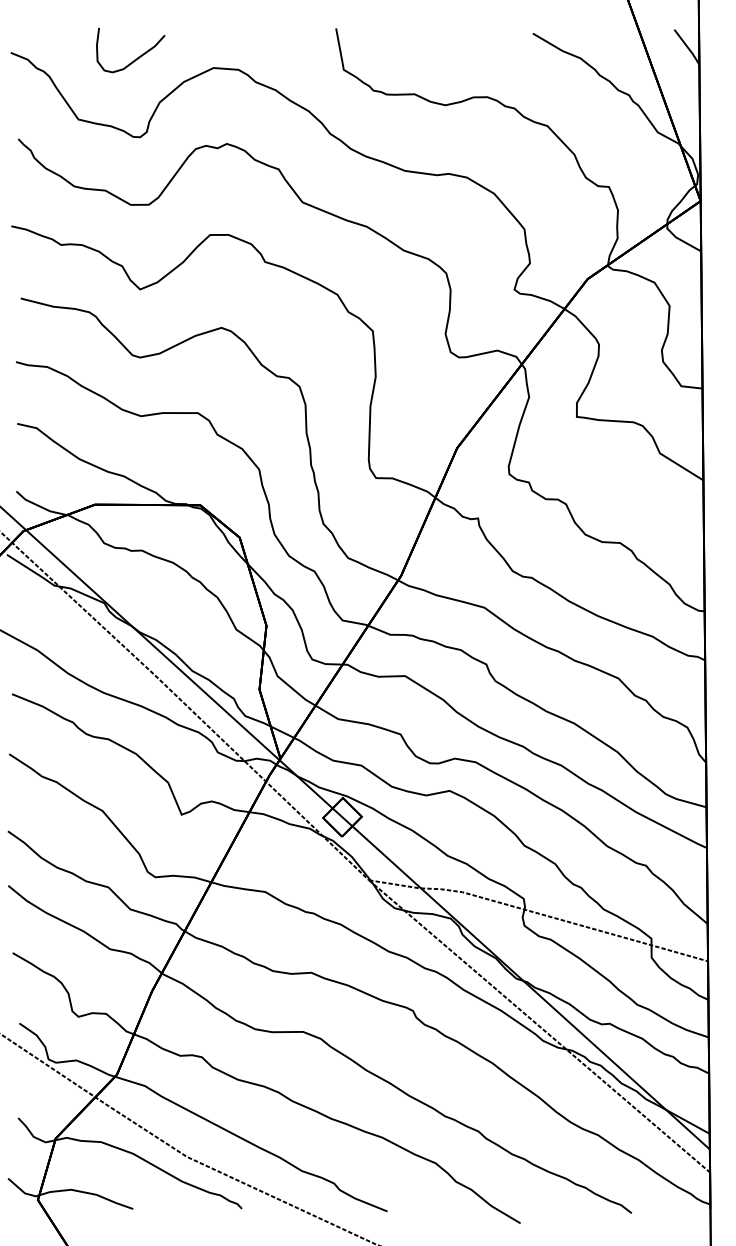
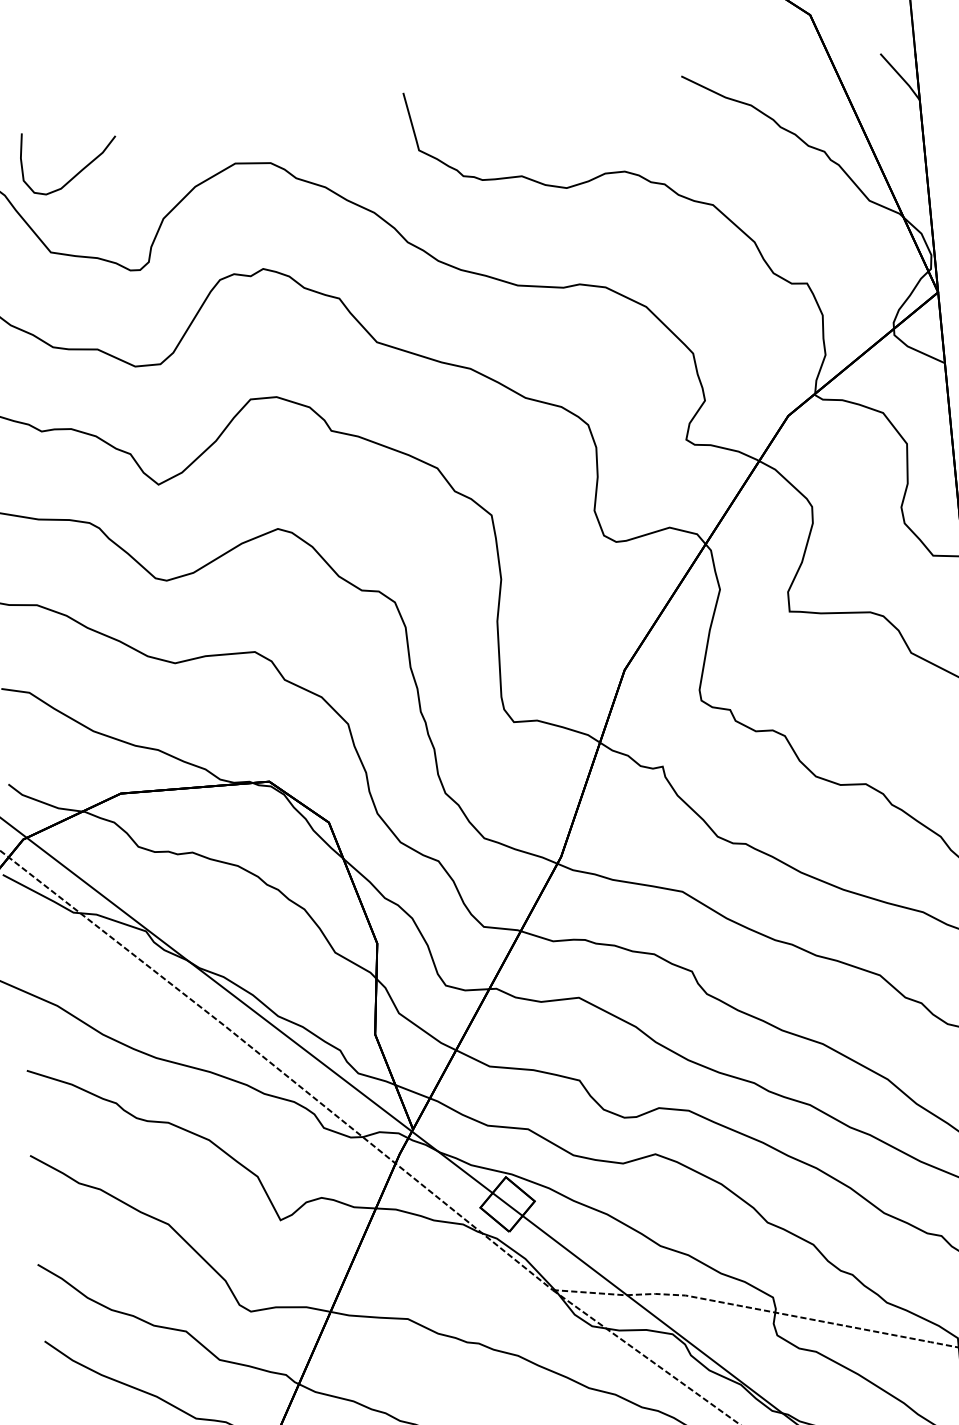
curve: (134, 59) -> (75, 173), moved

